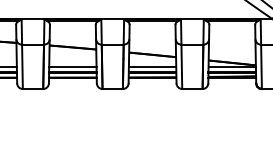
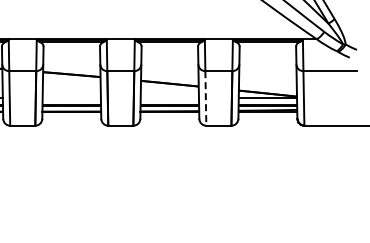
line: (72, 66) -> (71, 98), removed
line: (152, 66) -> (169, 98), removed
line: (181, 66) -> (205, 98), solid -> dashed

